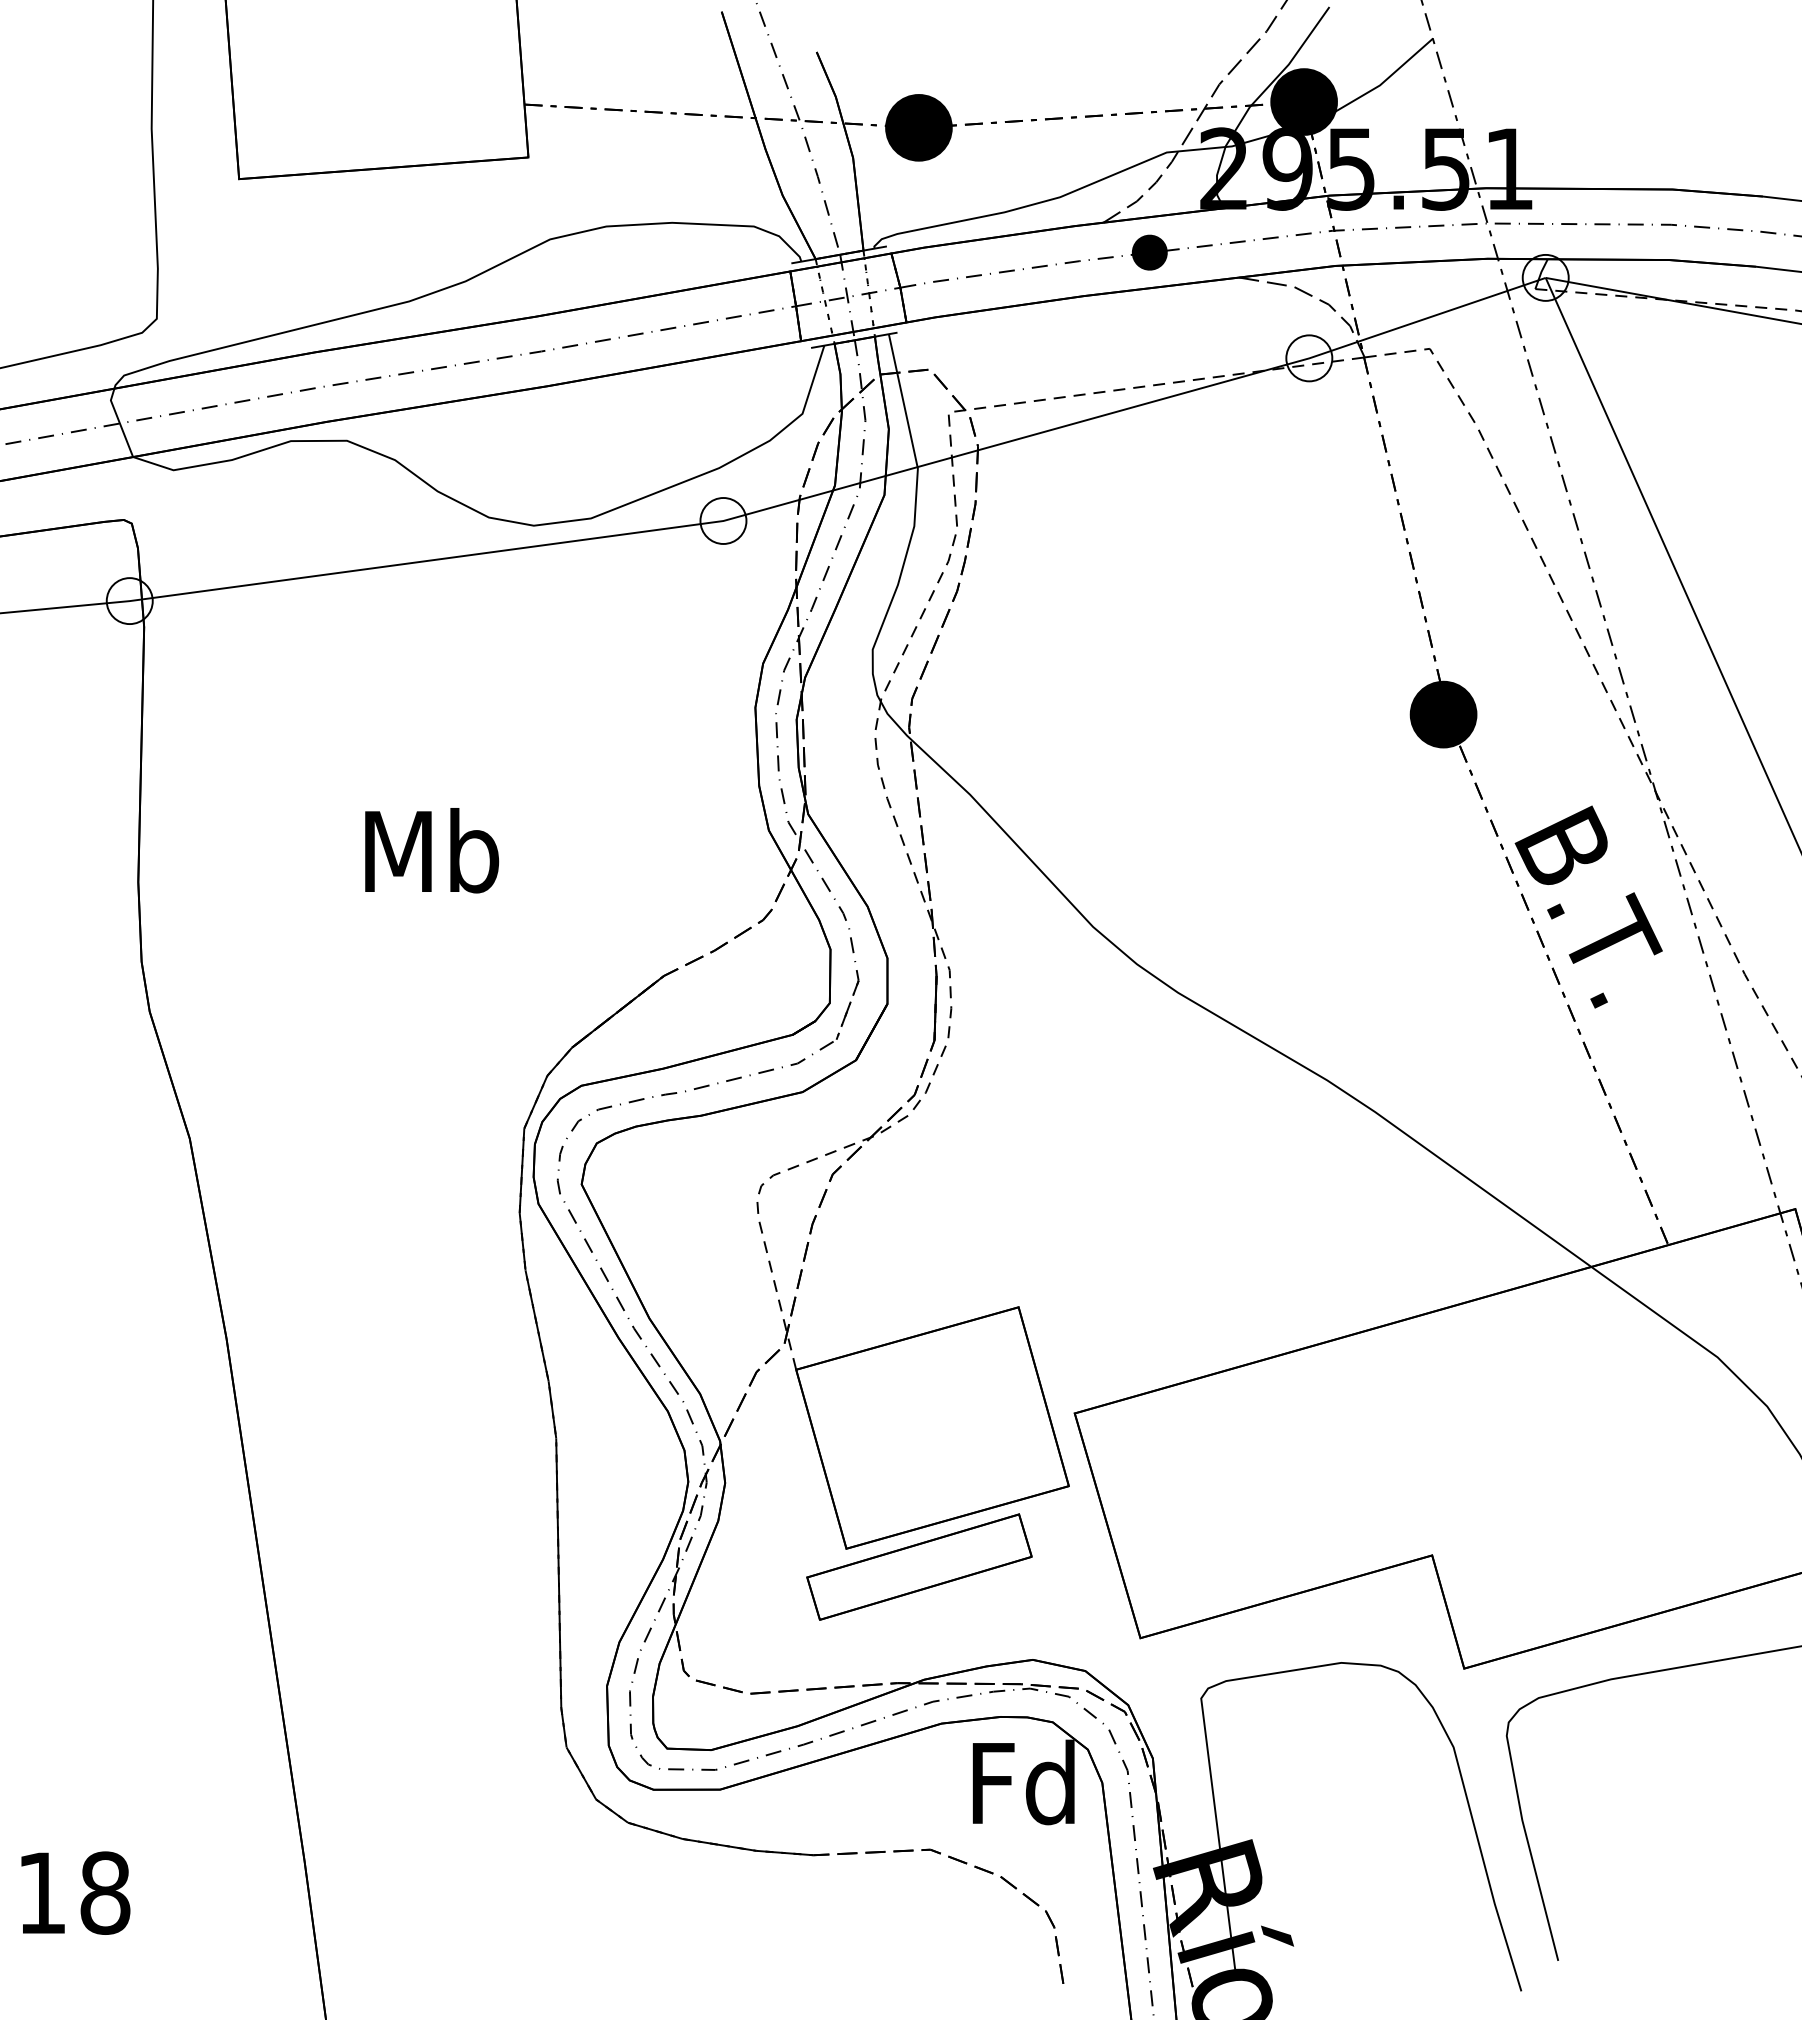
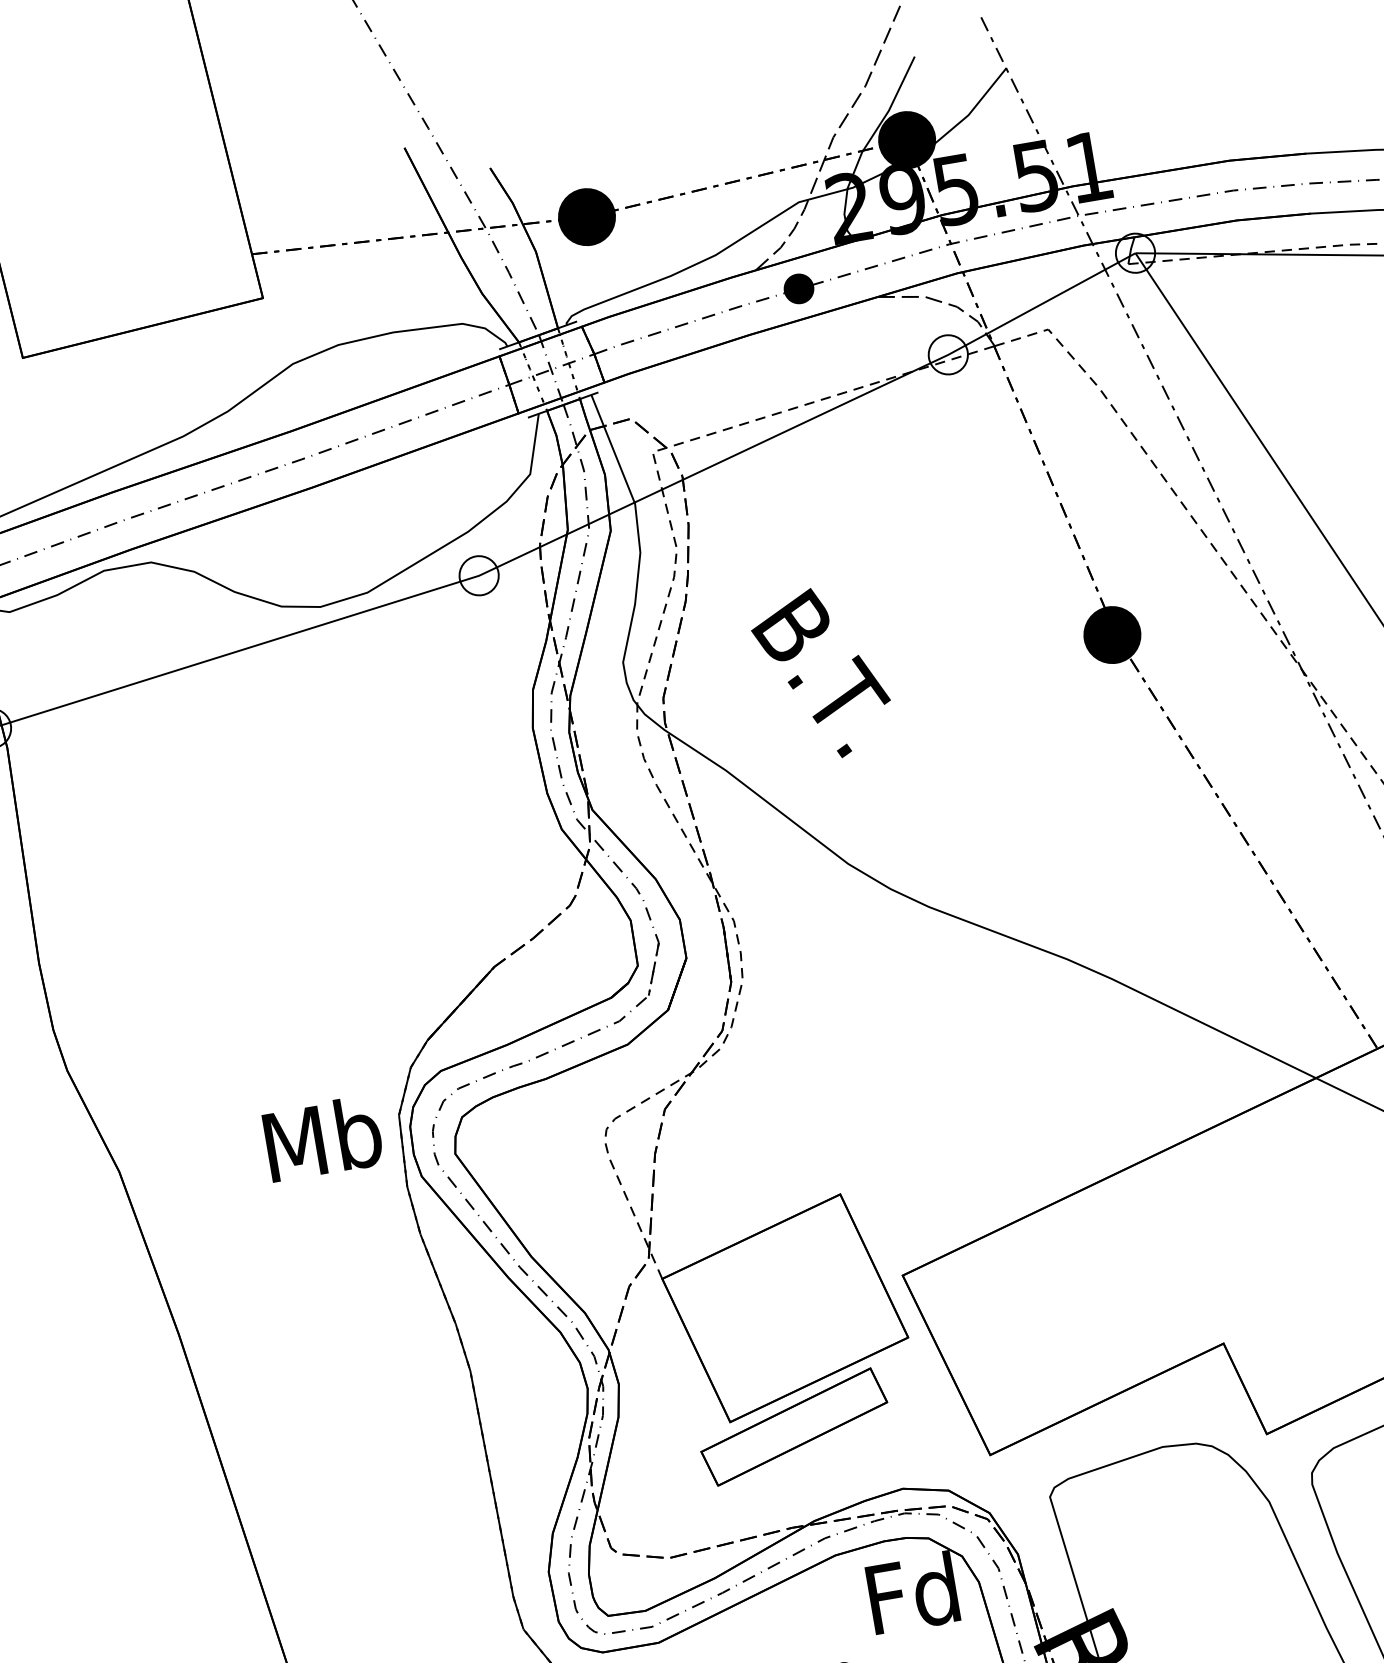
text: (432, 850) -> (323, 1138), moved
text: (1588, 906) -> (822, 673), moved

